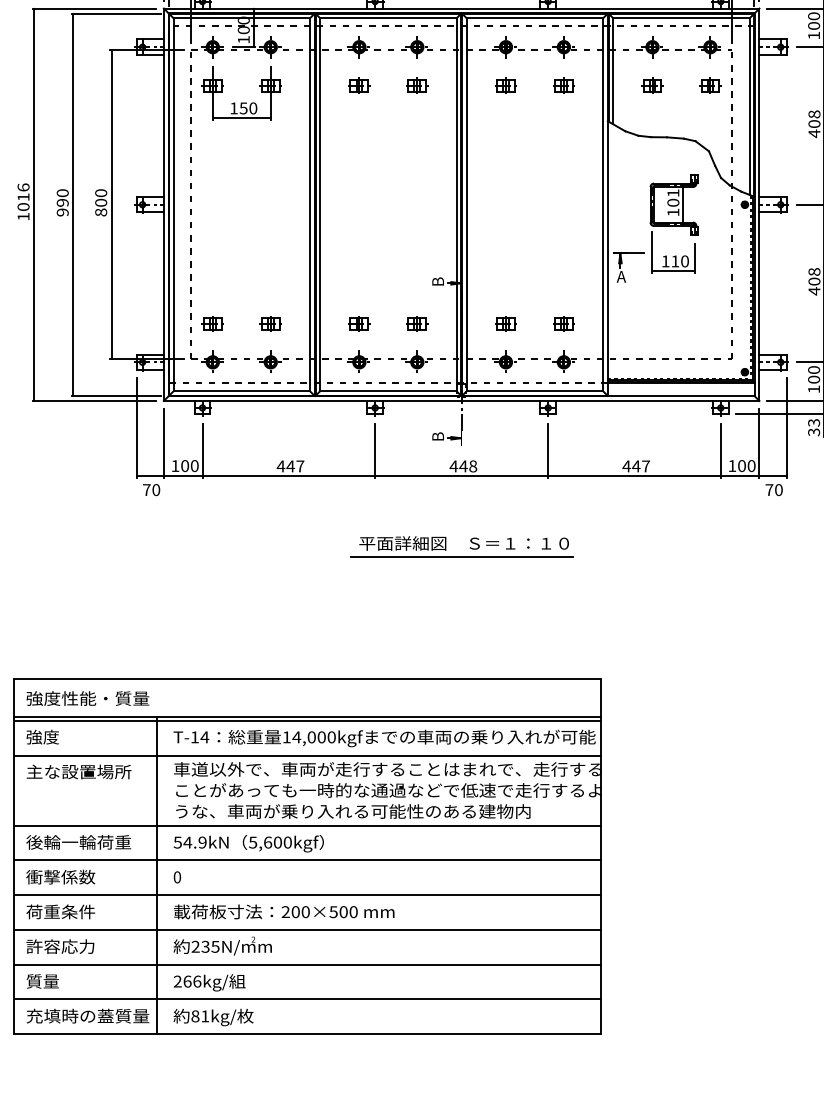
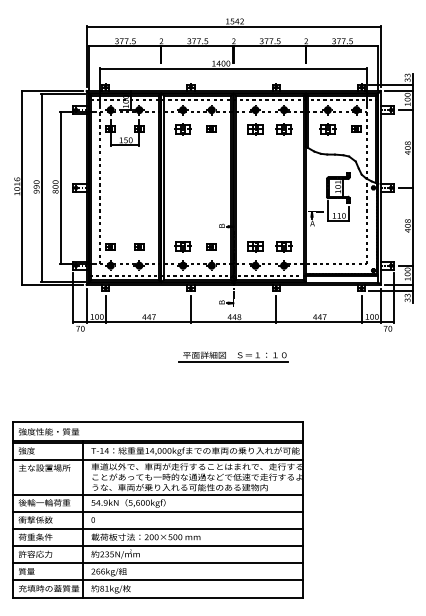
part: (360, 84) -> (183, 128), size x1.6
part: (505, 84) -> (255, 128), size x1.6
part: (564, 84) -> (284, 128), size x1.6
part: (651, 84) -> (327, 128), size x1.6
part: (360, 323) -> (183, 246), size x1.6
part: (505, 323) -> (255, 246), size x1.6
part: (564, 323) -> (284, 246), size x1.6

